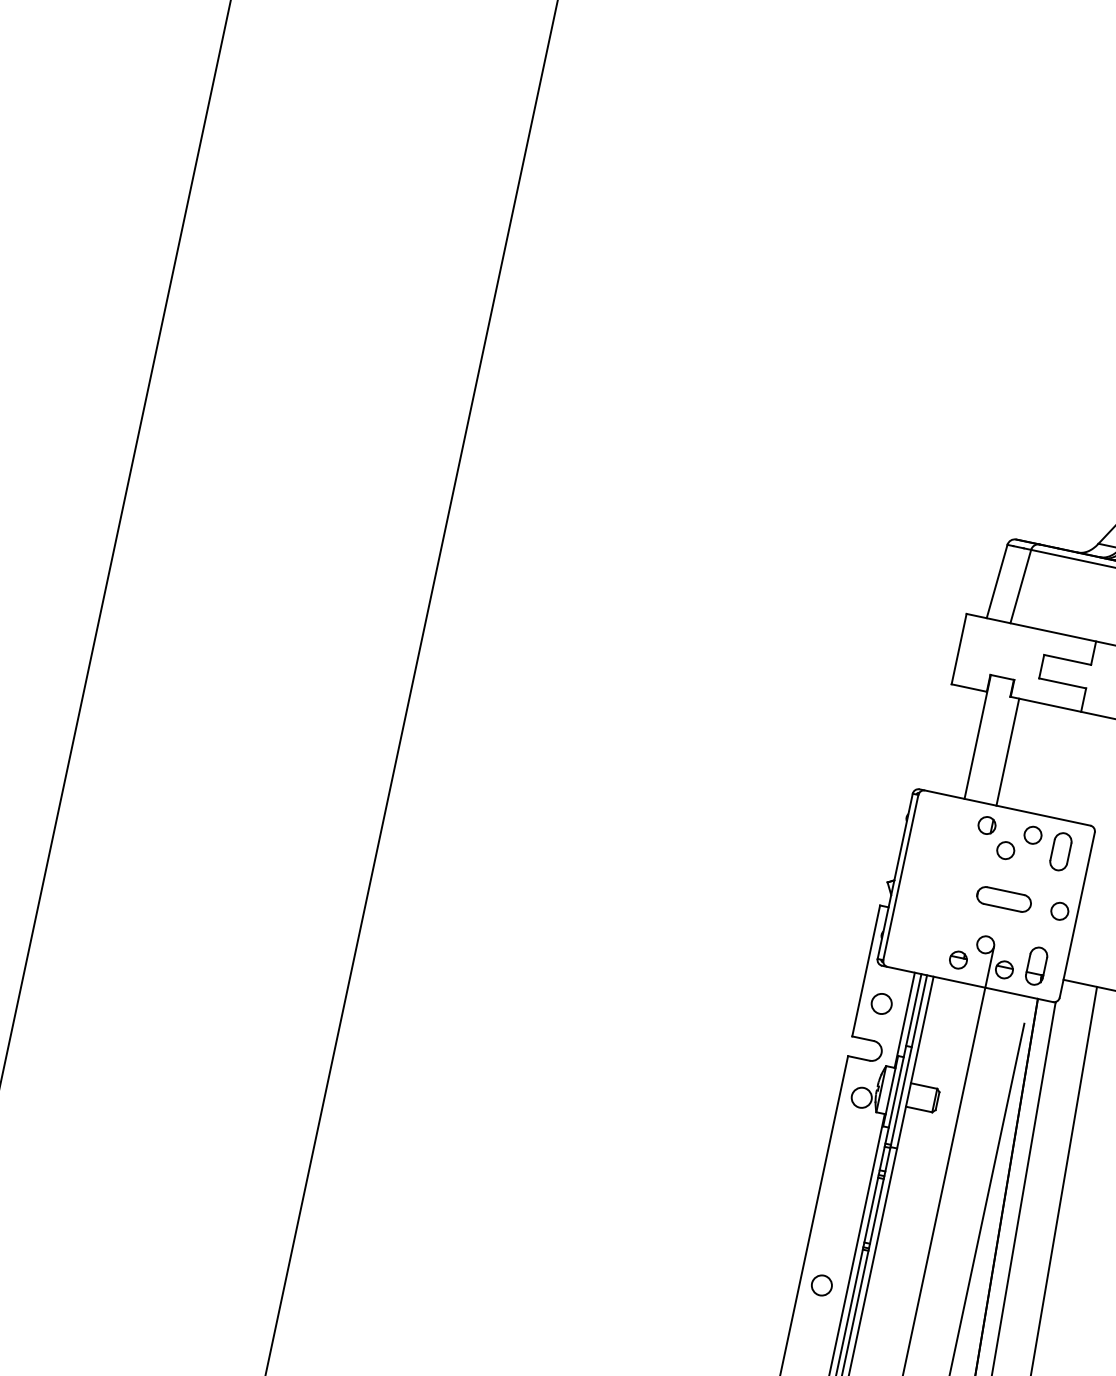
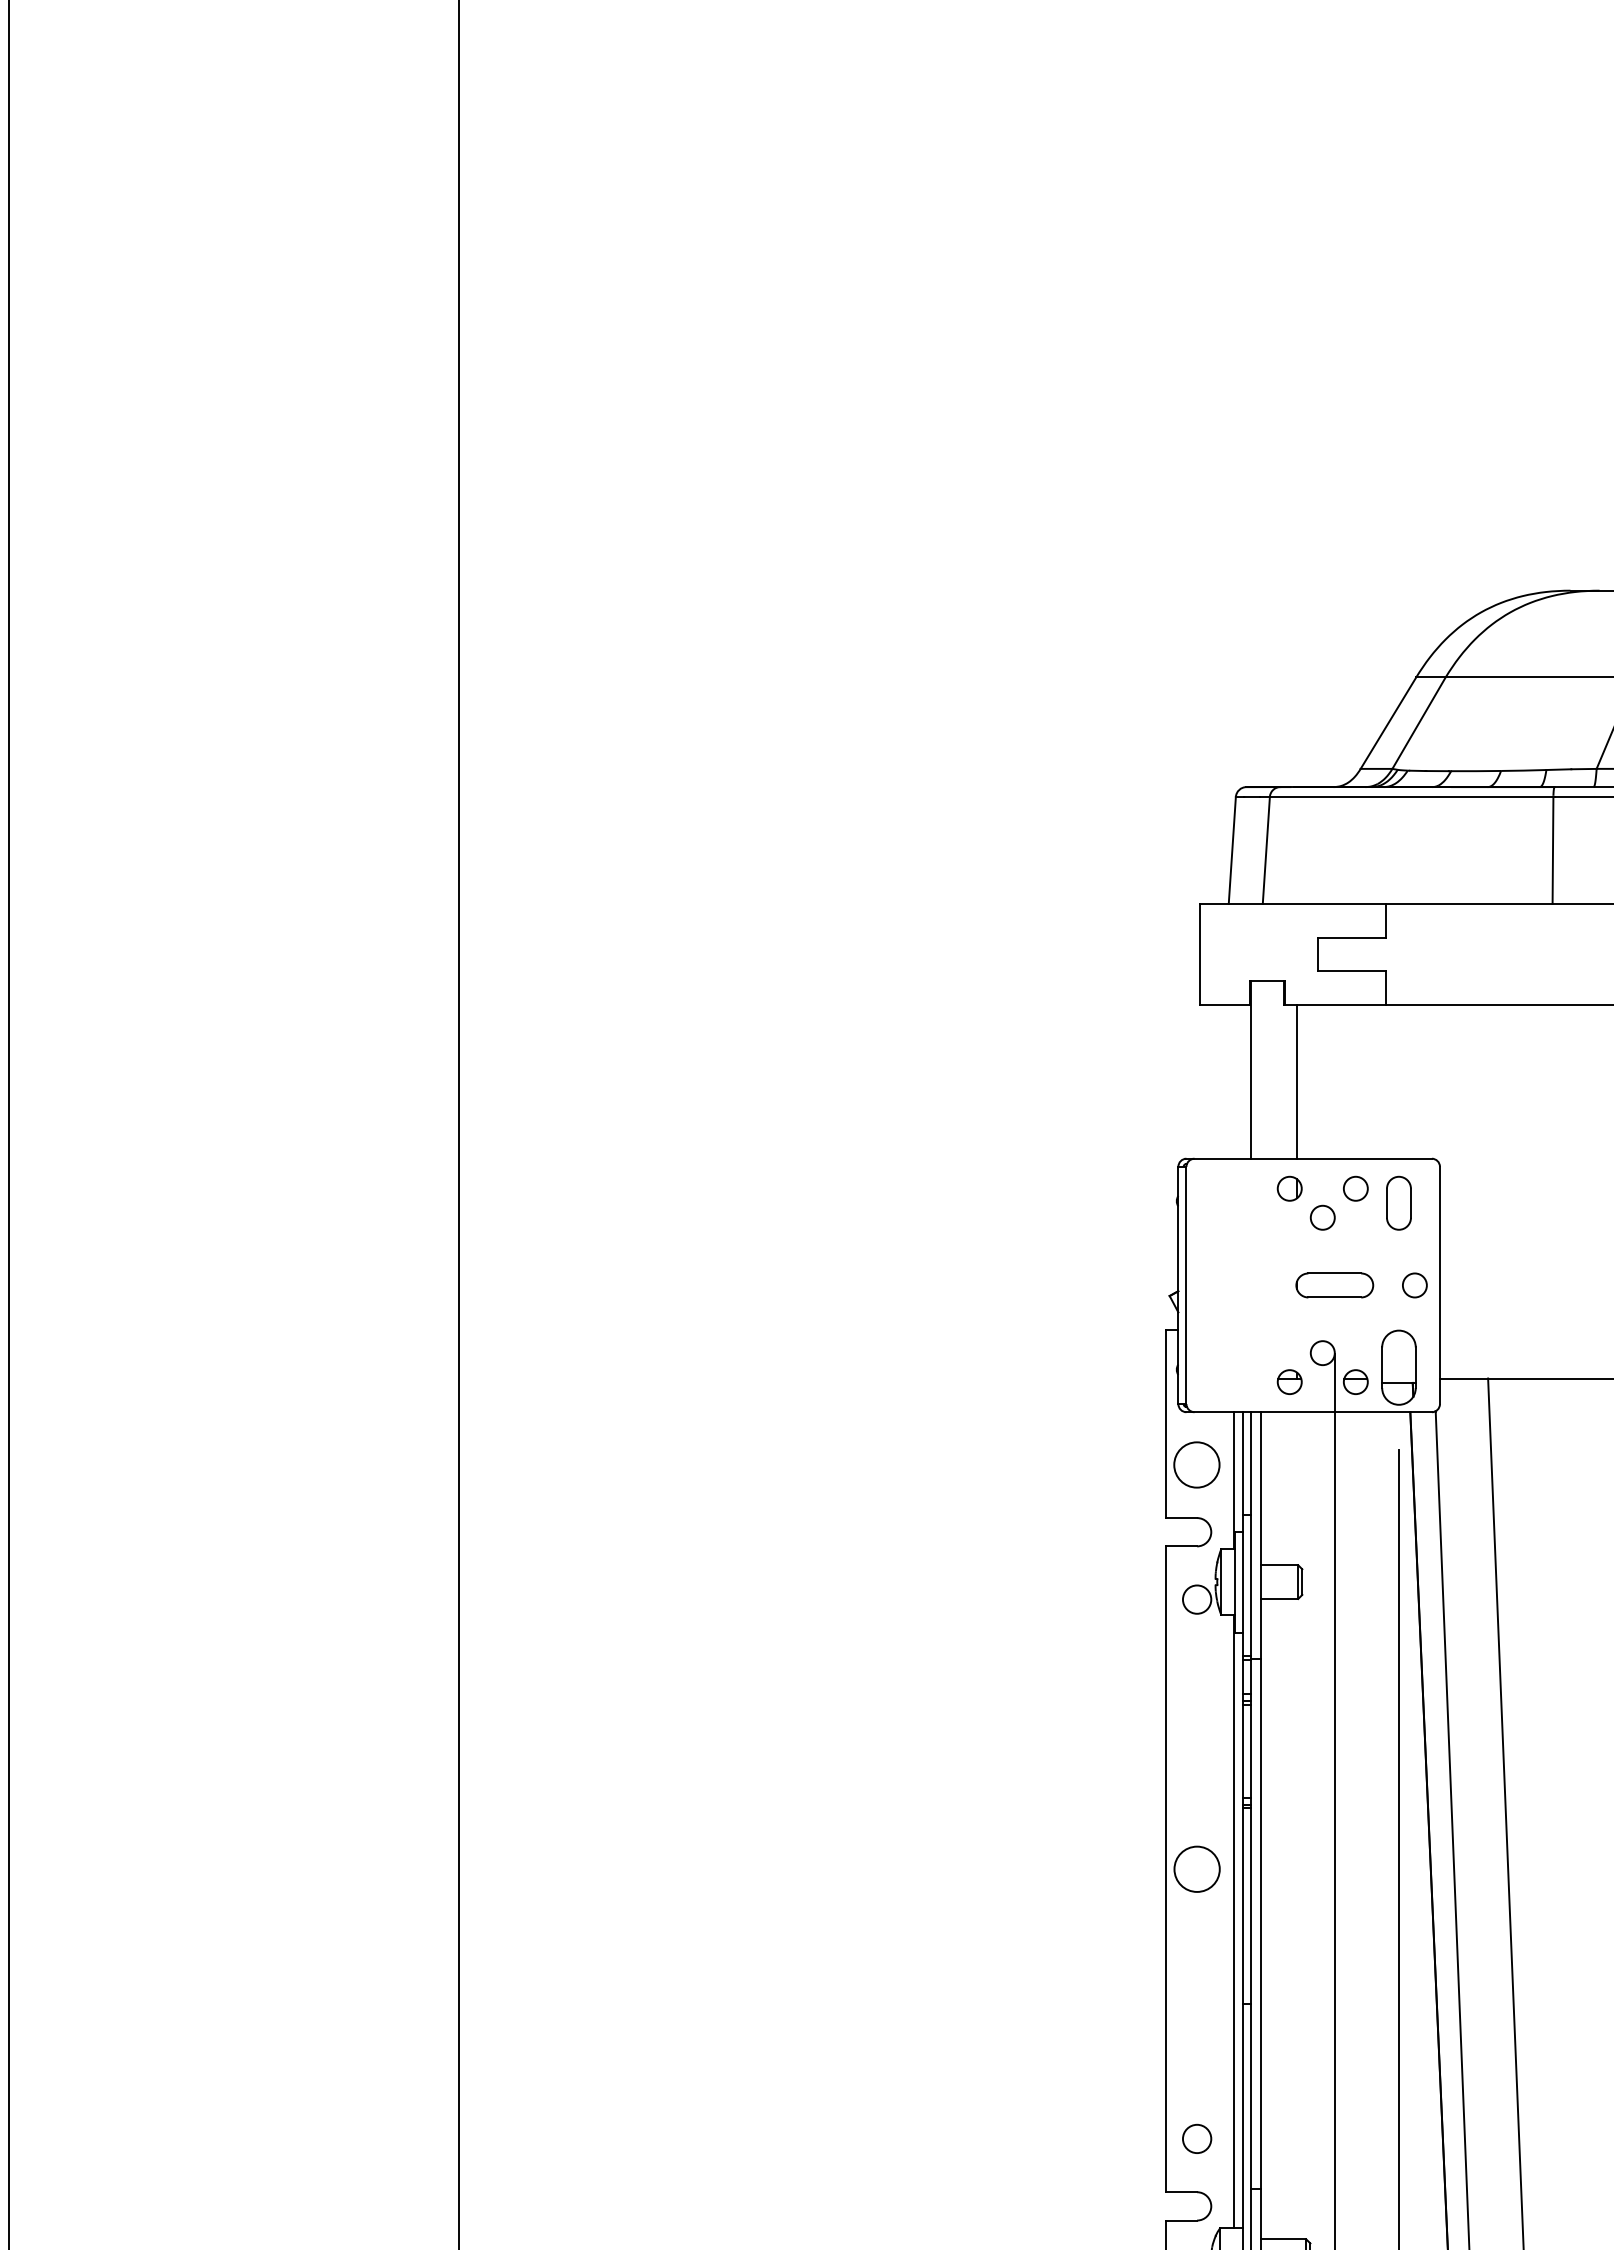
part: (1036, 966) -> (1398, 1367), size x1.4
circle: (882, 1003) -> (1197, 1464), size x1.6
circle: (821, 1285) -> (1196, 1869), size x1.6

